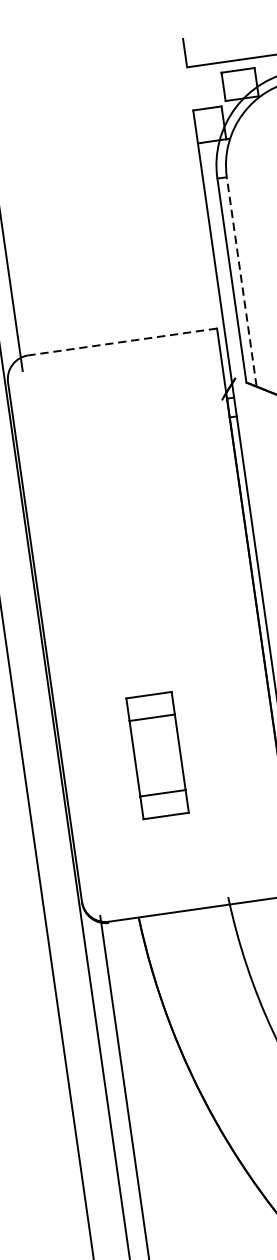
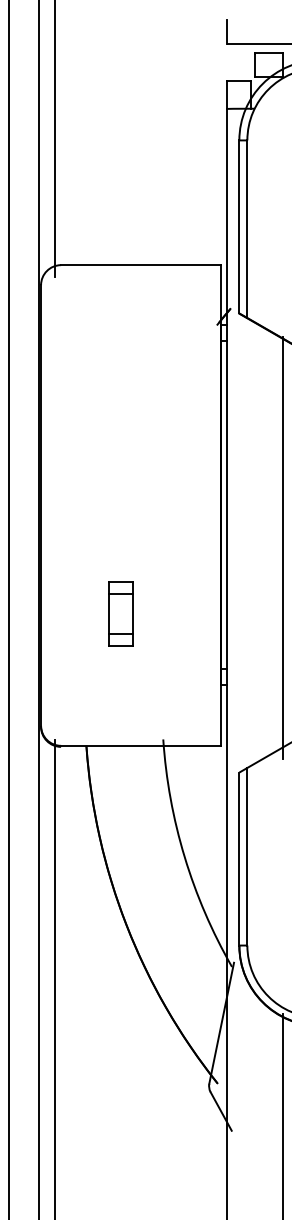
line: (241, 282) -> (247, 229), dashed -> solid
line: (121, 342) -> (140, 265), dashed -> solid
part: (156, 755) -> (120, 613), size x0.62

